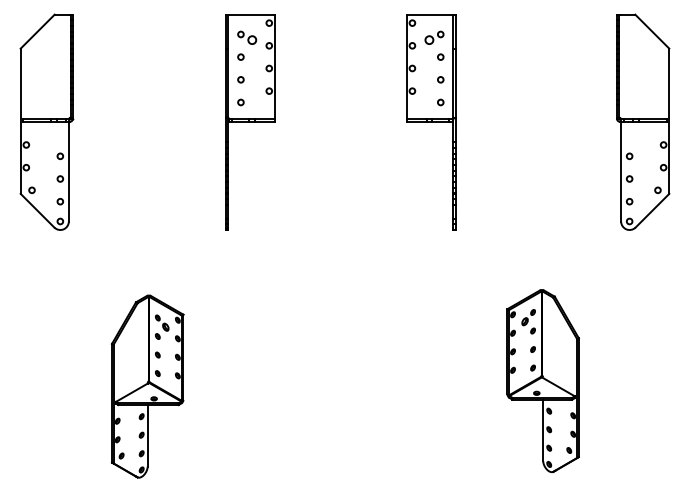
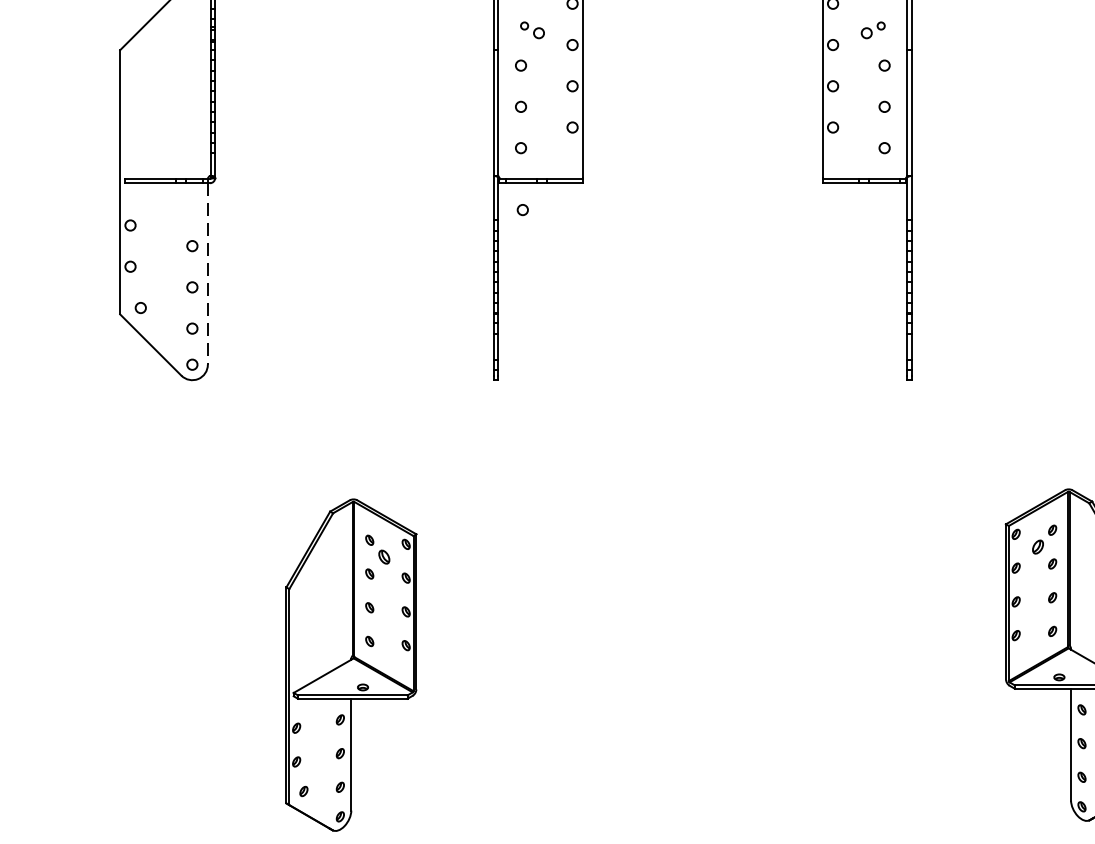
part: (247, 37) -> (532, 29), size x0.7
part: (434, 37) -> (873, 29), size x0.7
circle: (241, 136) -> (522, 210), added
line: (68, 171) -> (207, 273), solid -> dashed

